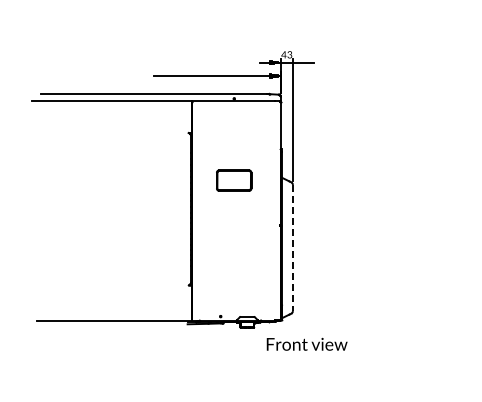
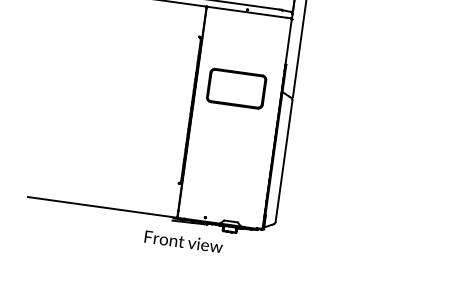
part: (233, 180) -> (235, 88), size x1.67
line: (292, 248) -> (283, 161), dashed -> solid
text: (306, 343) -> (183, 240), moved

